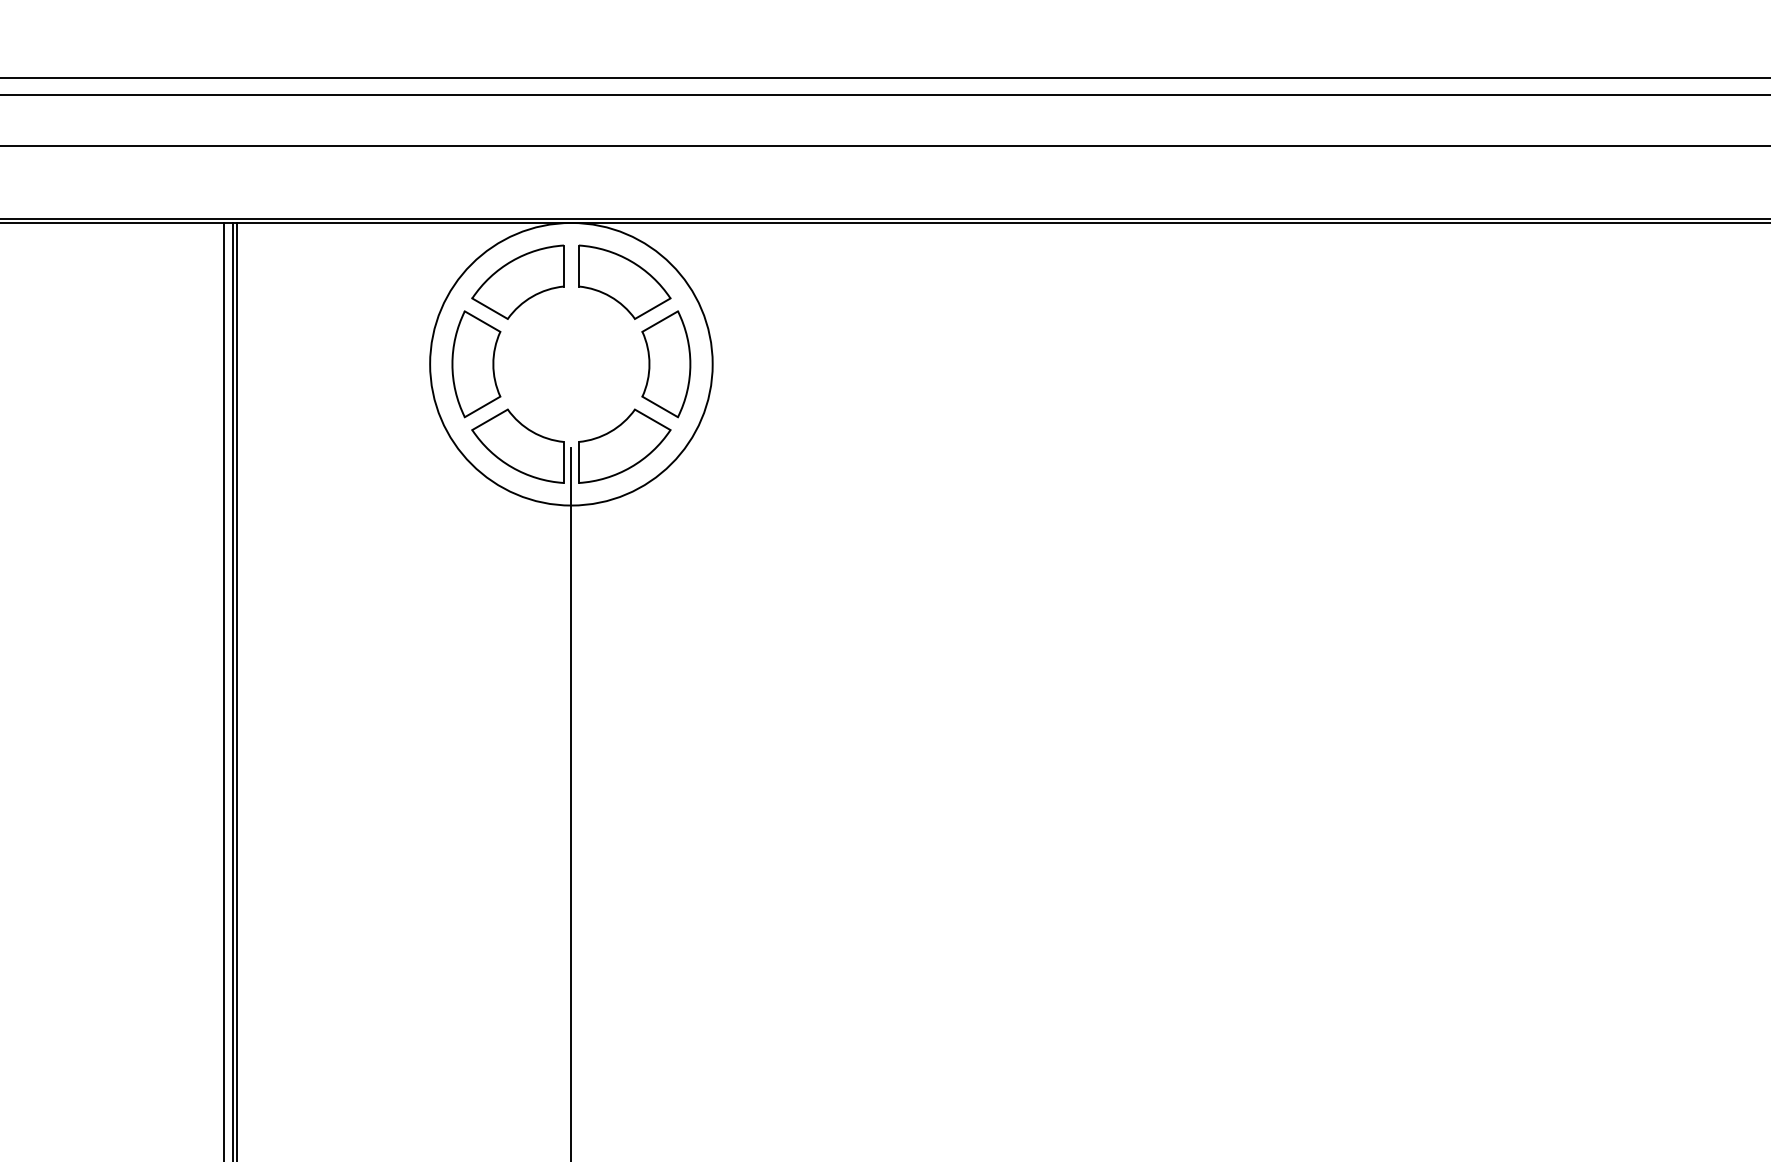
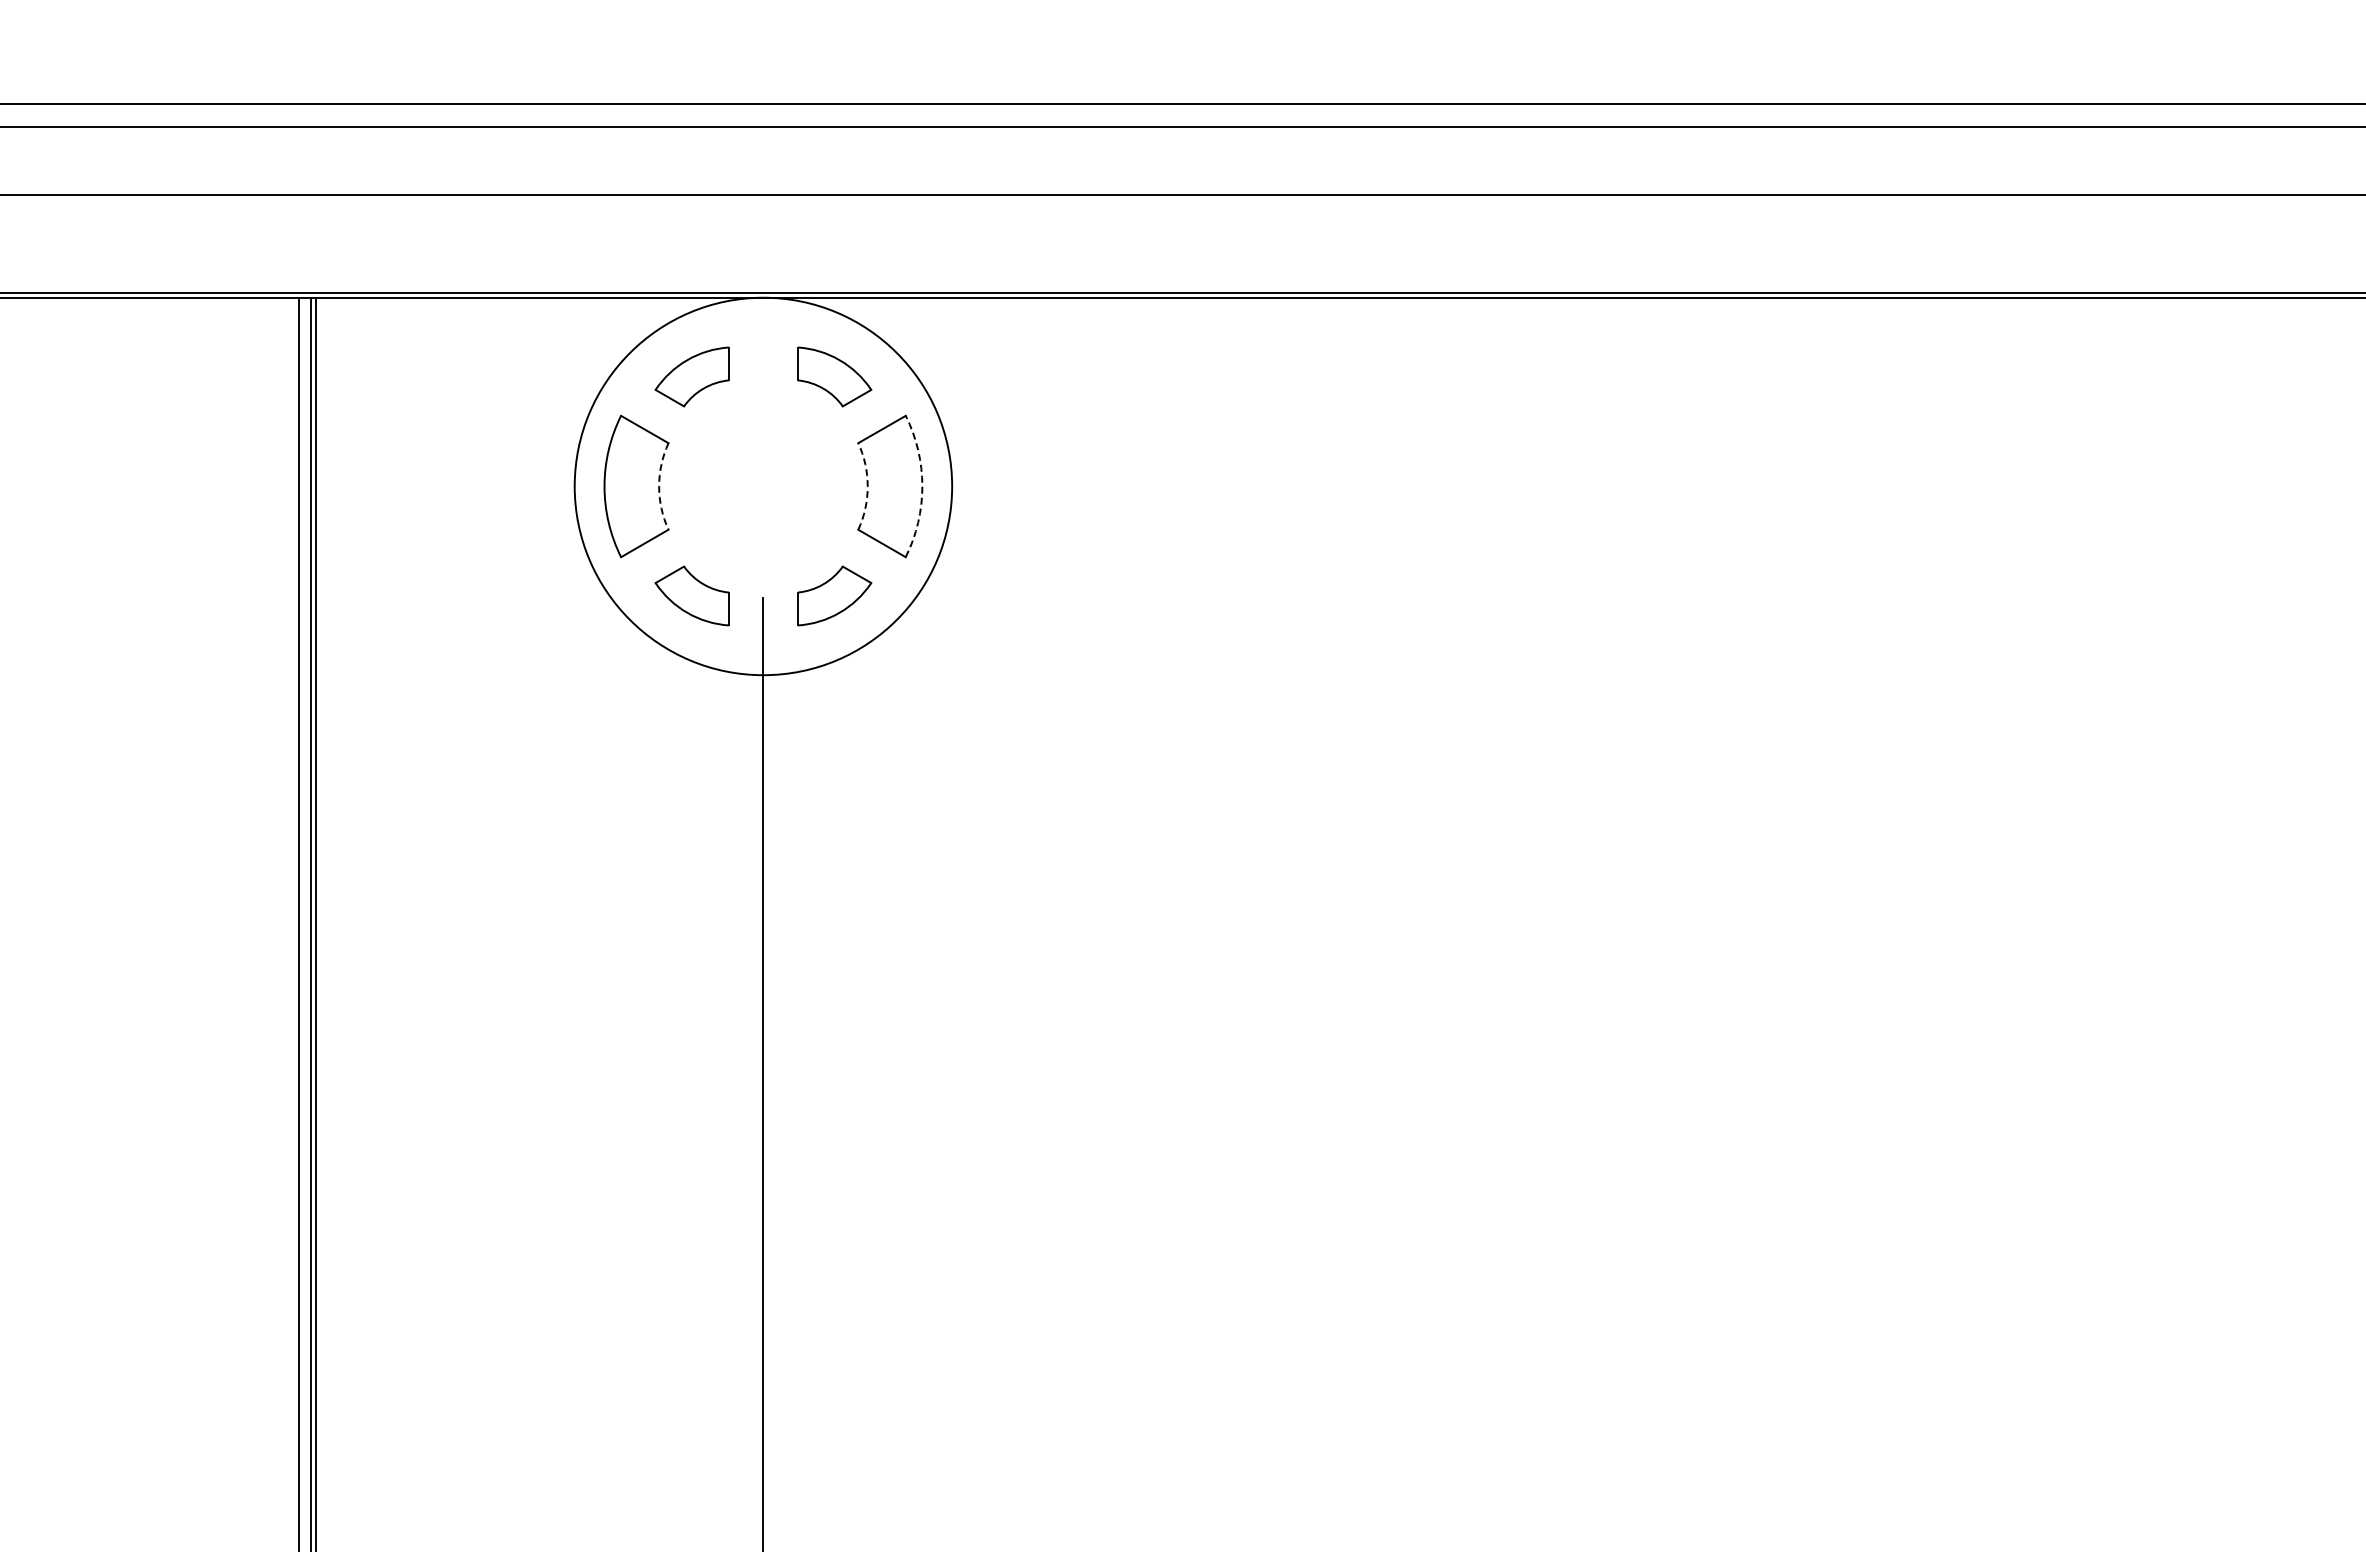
part: (518, 281) -> (692, 376), size x0.6
part: (624, 281) -> (834, 376), size x0.6
arc: (493, 364) -> (659, 486), solid -> dashed
arc: (649, 364) -> (867, 486), solid -> dashed
arc: (690, 364) -> (922, 486), solid -> dashed
part: (518, 445) -> (692, 595), size x0.6
part: (624, 445) -> (834, 595), size x0.6

